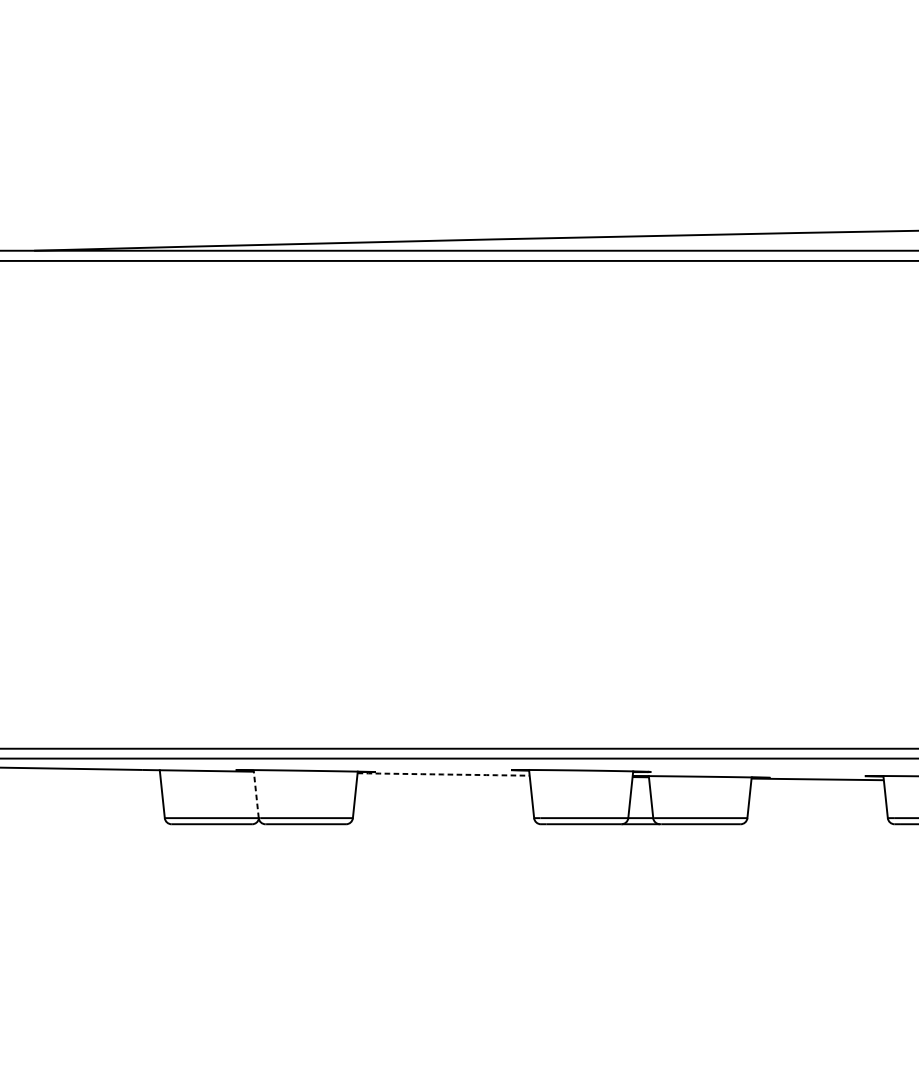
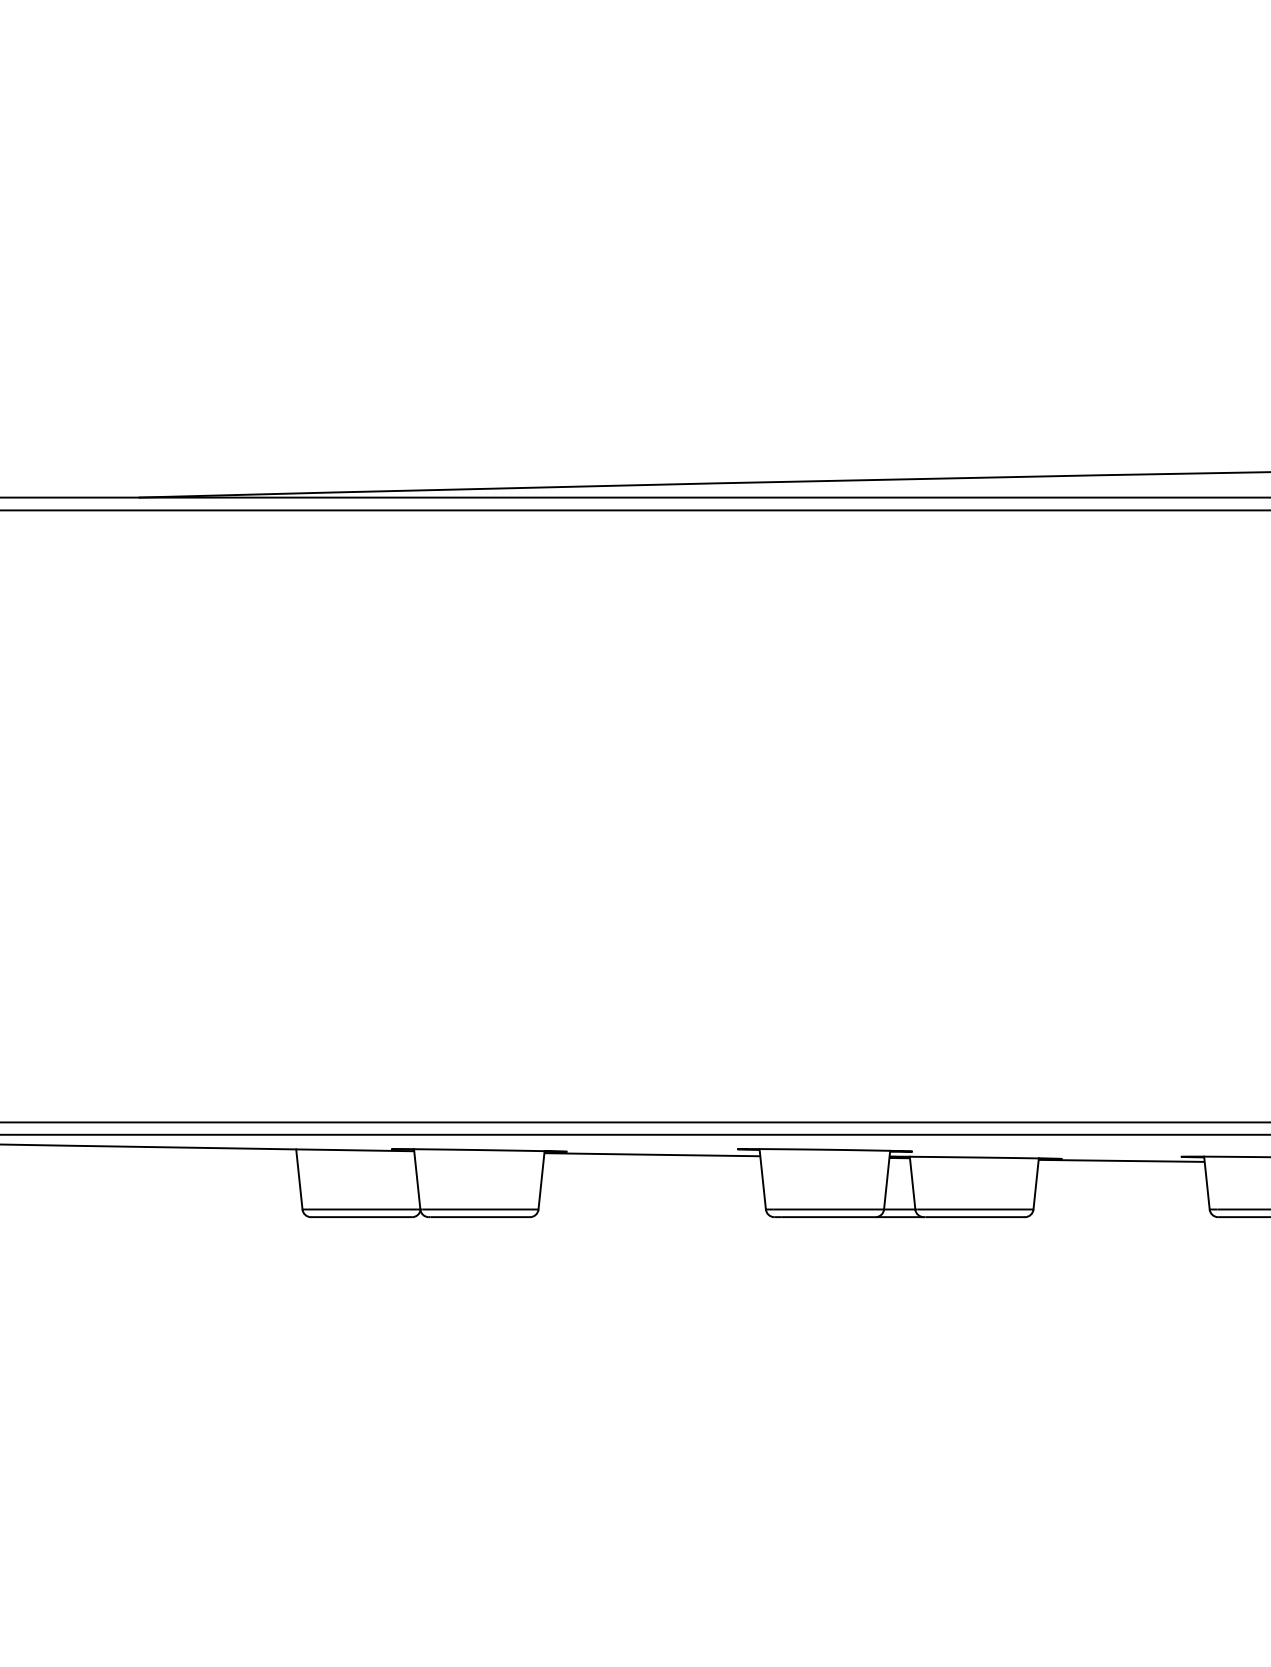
arc: (443, 774) -> (652, 1154), dashed -> solid
line: (256, 793) -> (417, 1178), dashed -> solid

